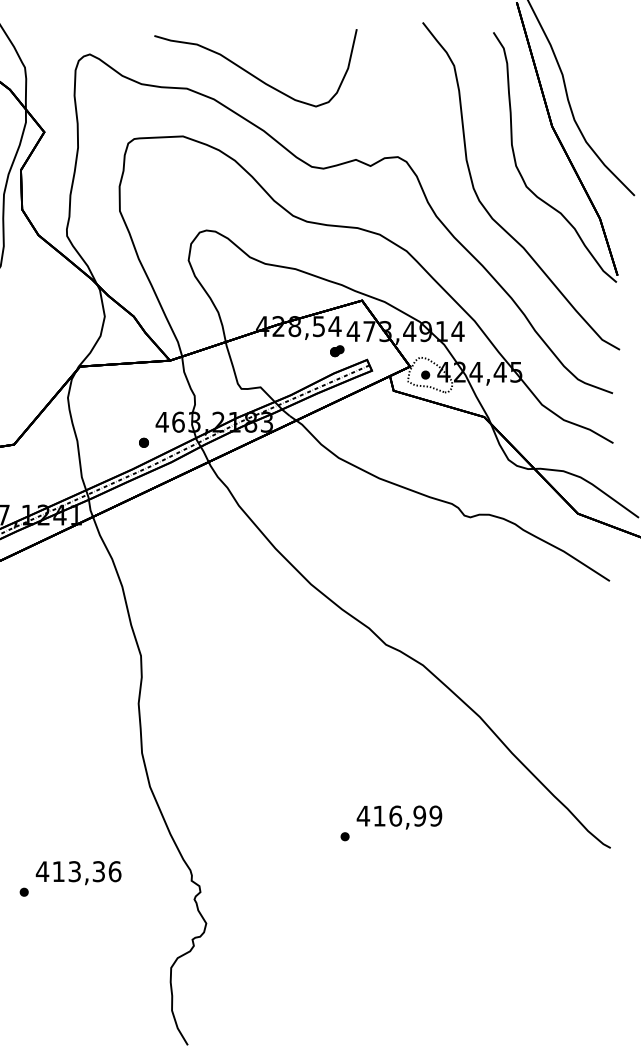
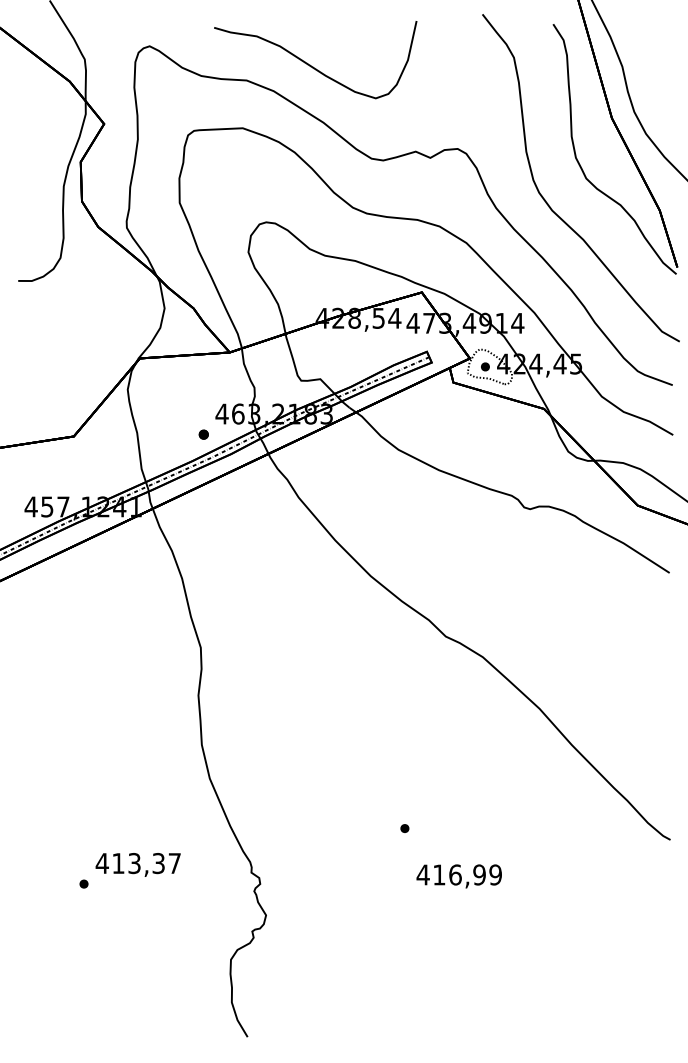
part: (336, 350) -> (396, 342), removed
text: (398, 817) -> (458, 876), moved
text: (114, 871) -> (174, 863), 413,36 -> 413,37

